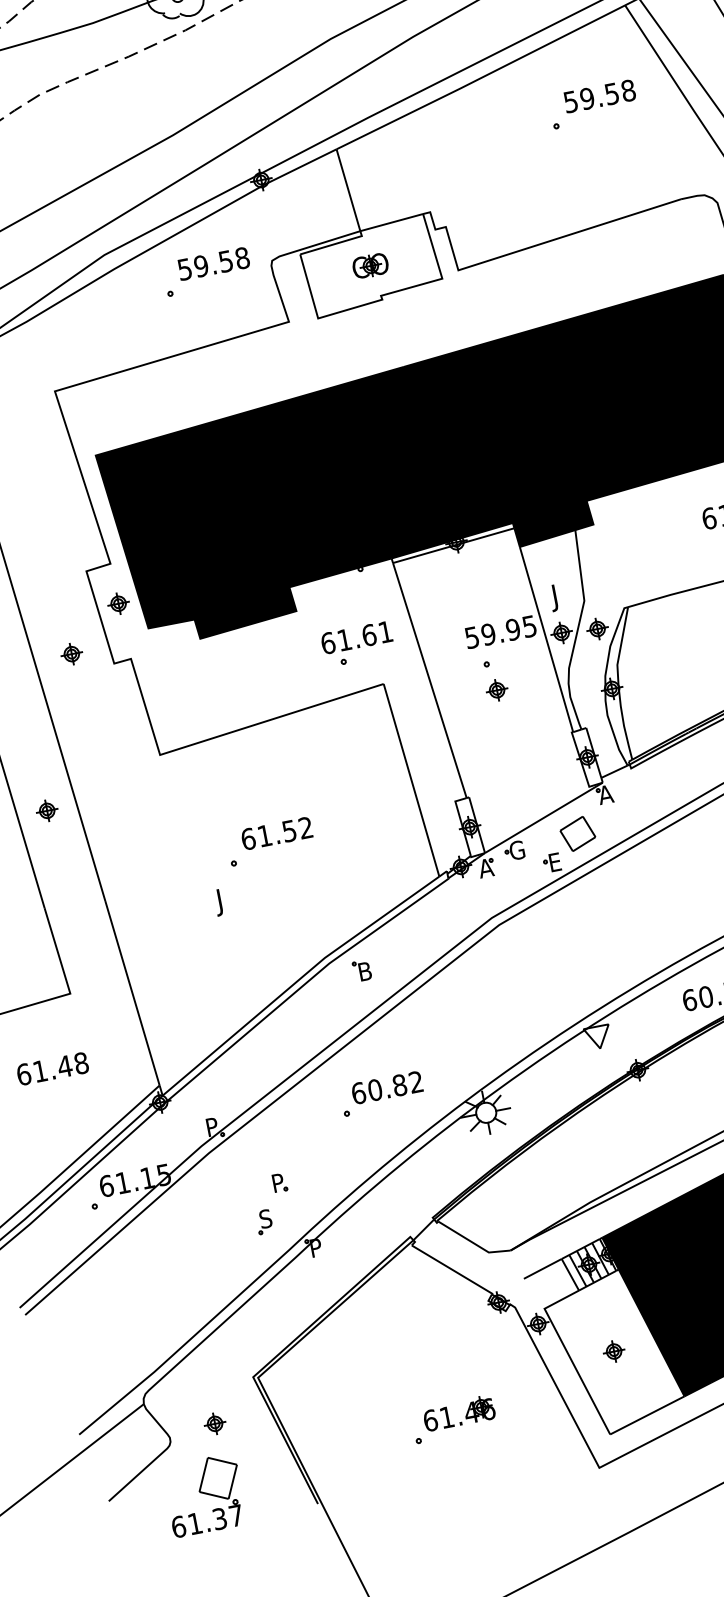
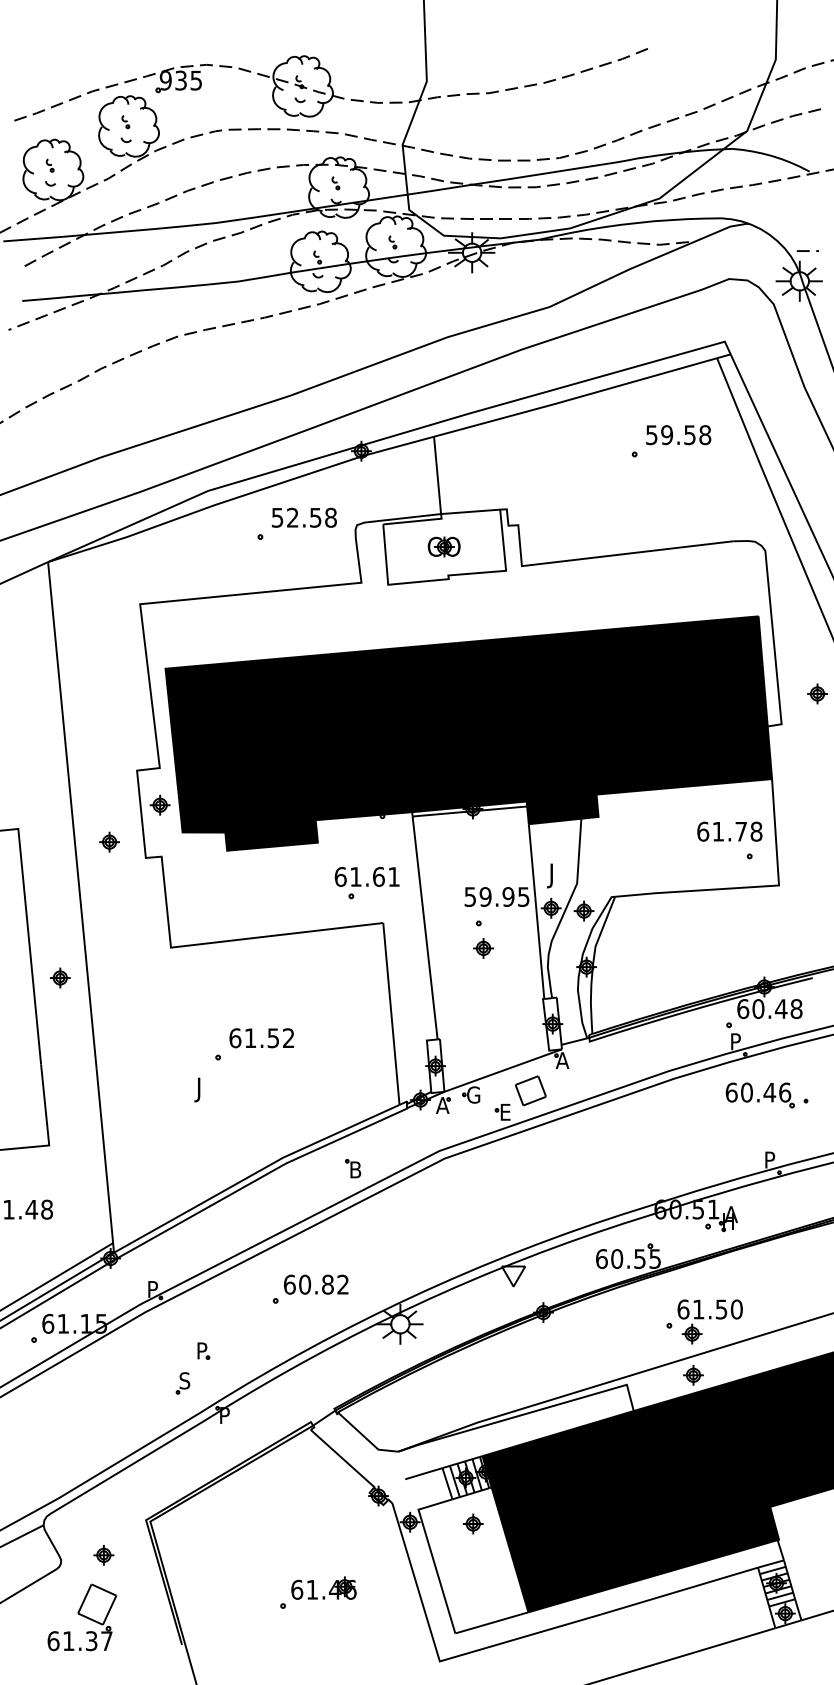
text: (200, 265) -> (292, 517), 59.58 -> 52.58
part: (362, 970) -> (353, 1168), moved
part: (613, 1351) -> (472, 1523), moved

